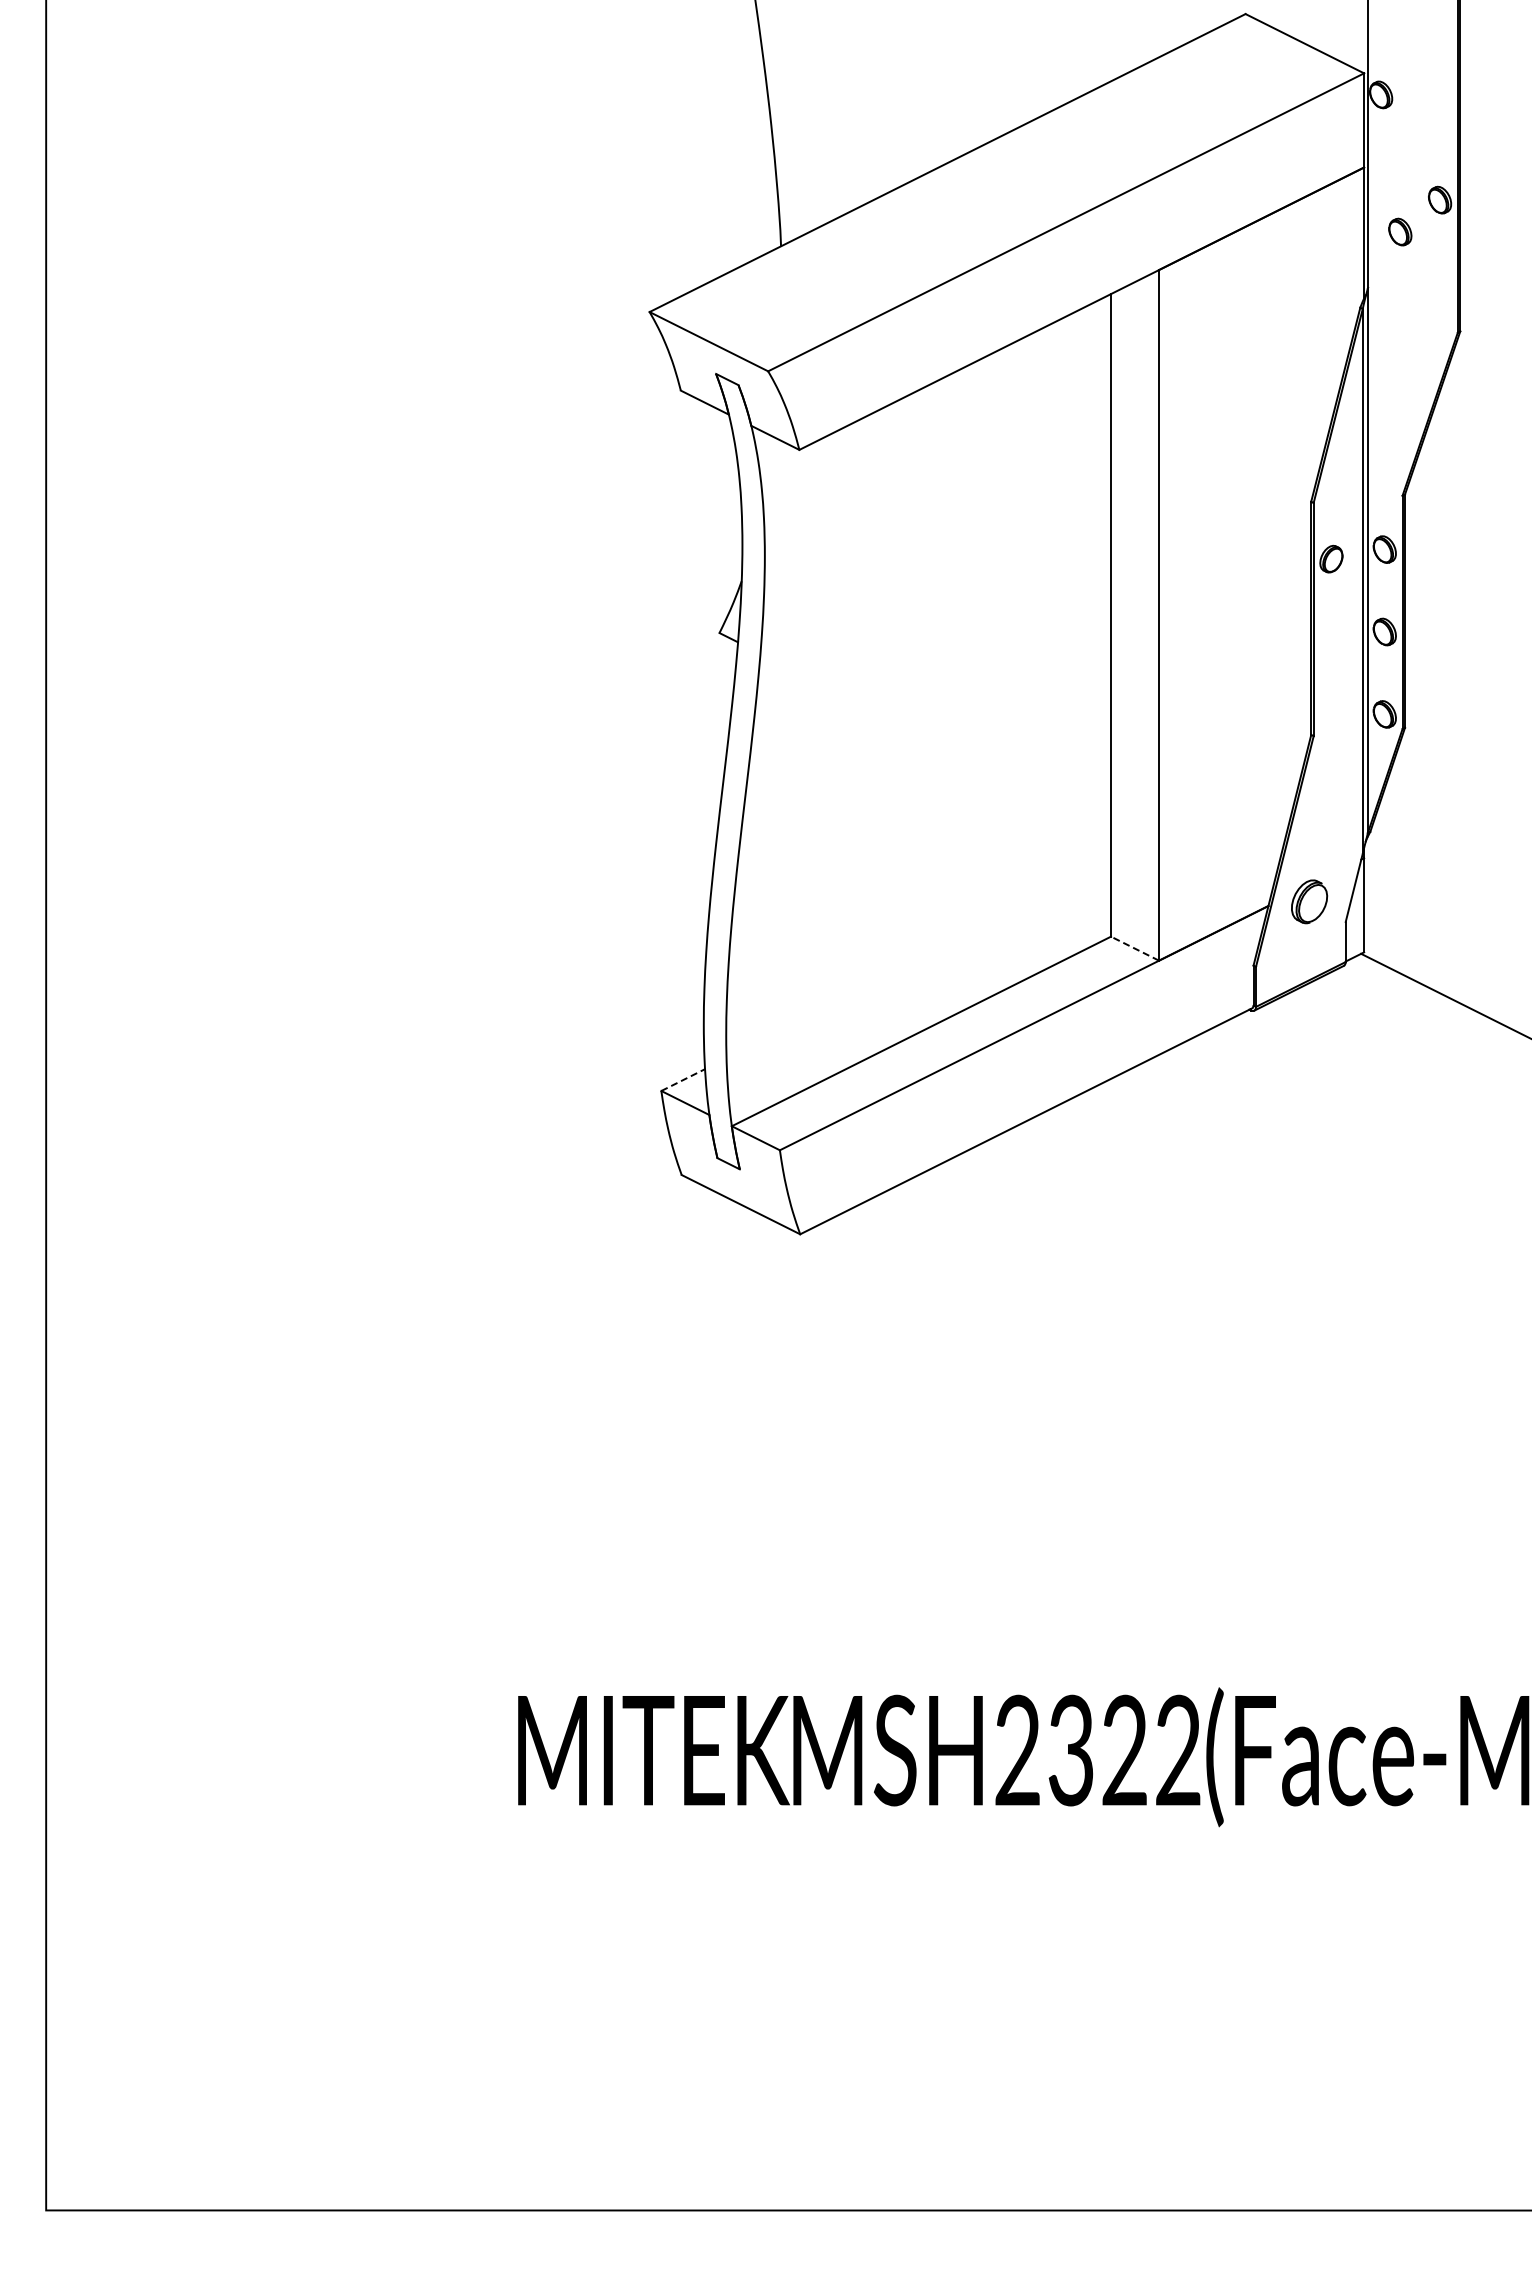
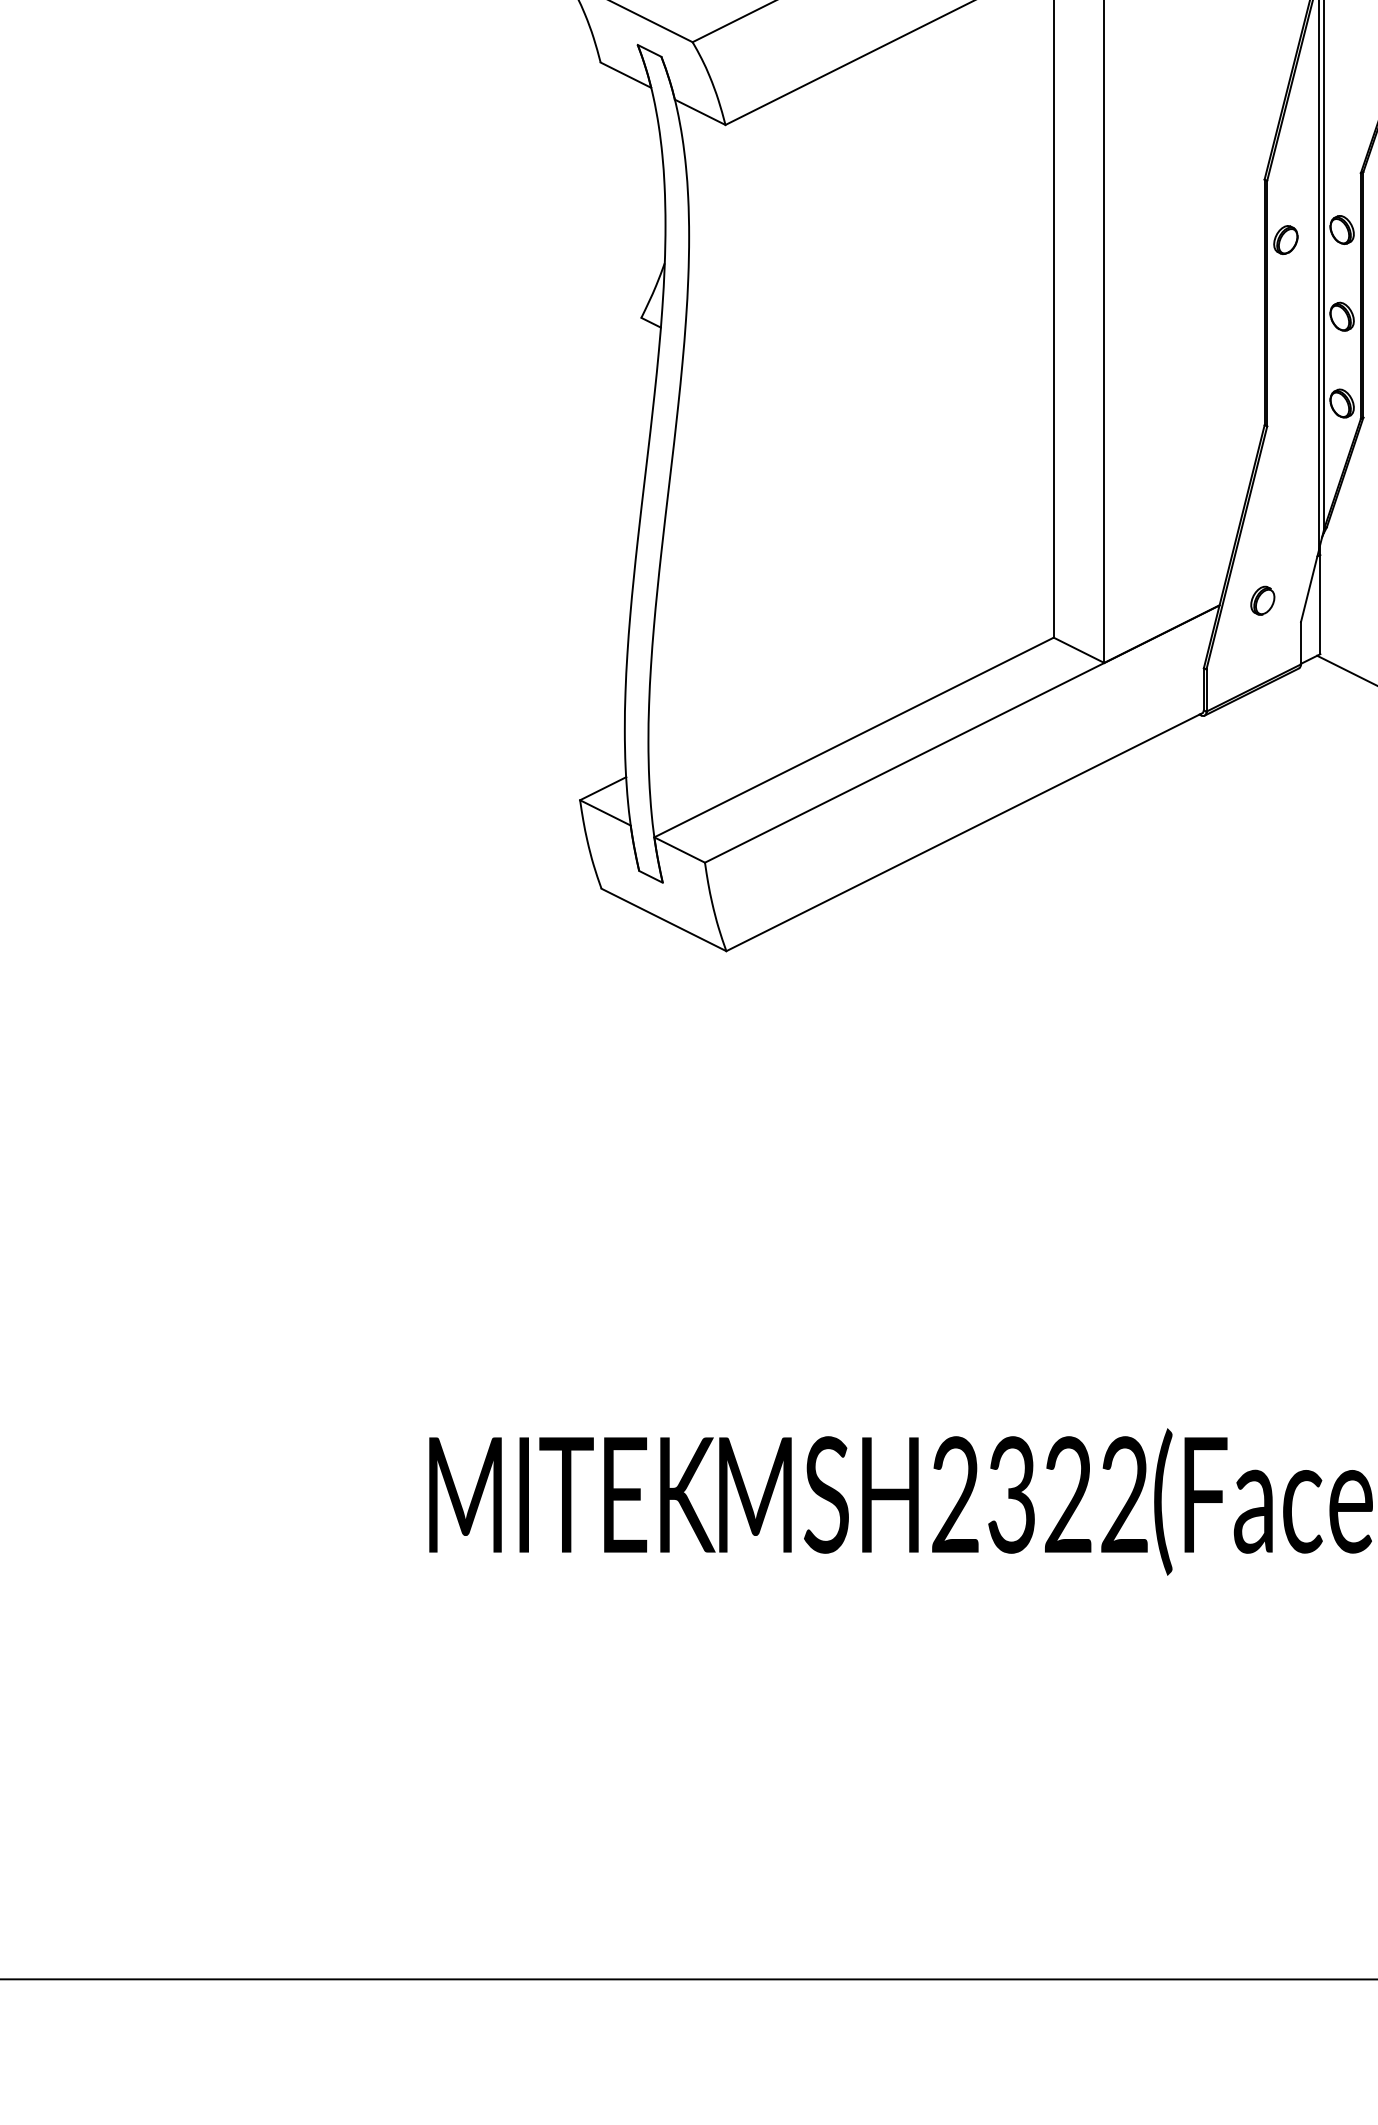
part: (1309, 901) -> (1262, 600), size x0.62
line: (1135, 948) -> (1079, 650), dashed -> solid
line: (683, 1080) -> (603, 789), dashed -> solid

